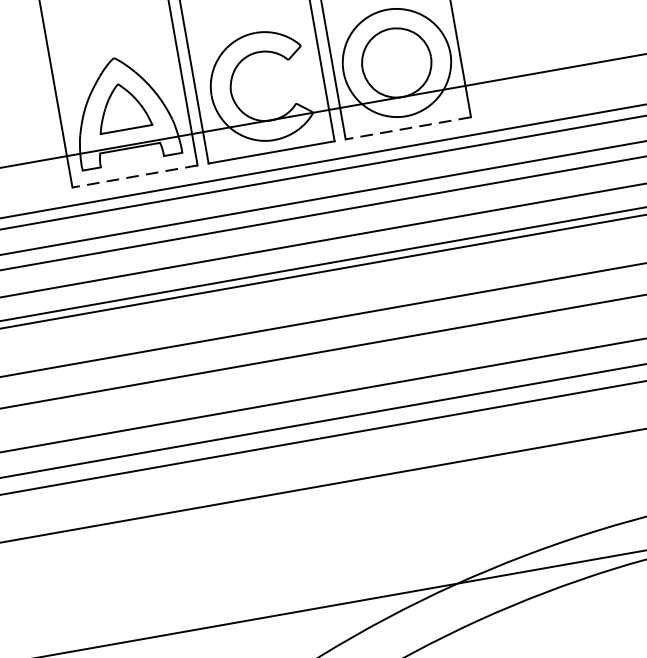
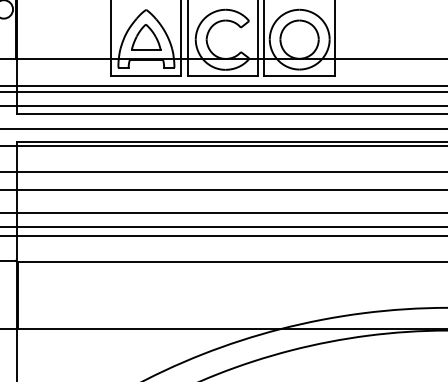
line: (408, 128) -> (299, 76), dashed -> solid
line: (133, 177) -> (145, 76), dashed -> solid

